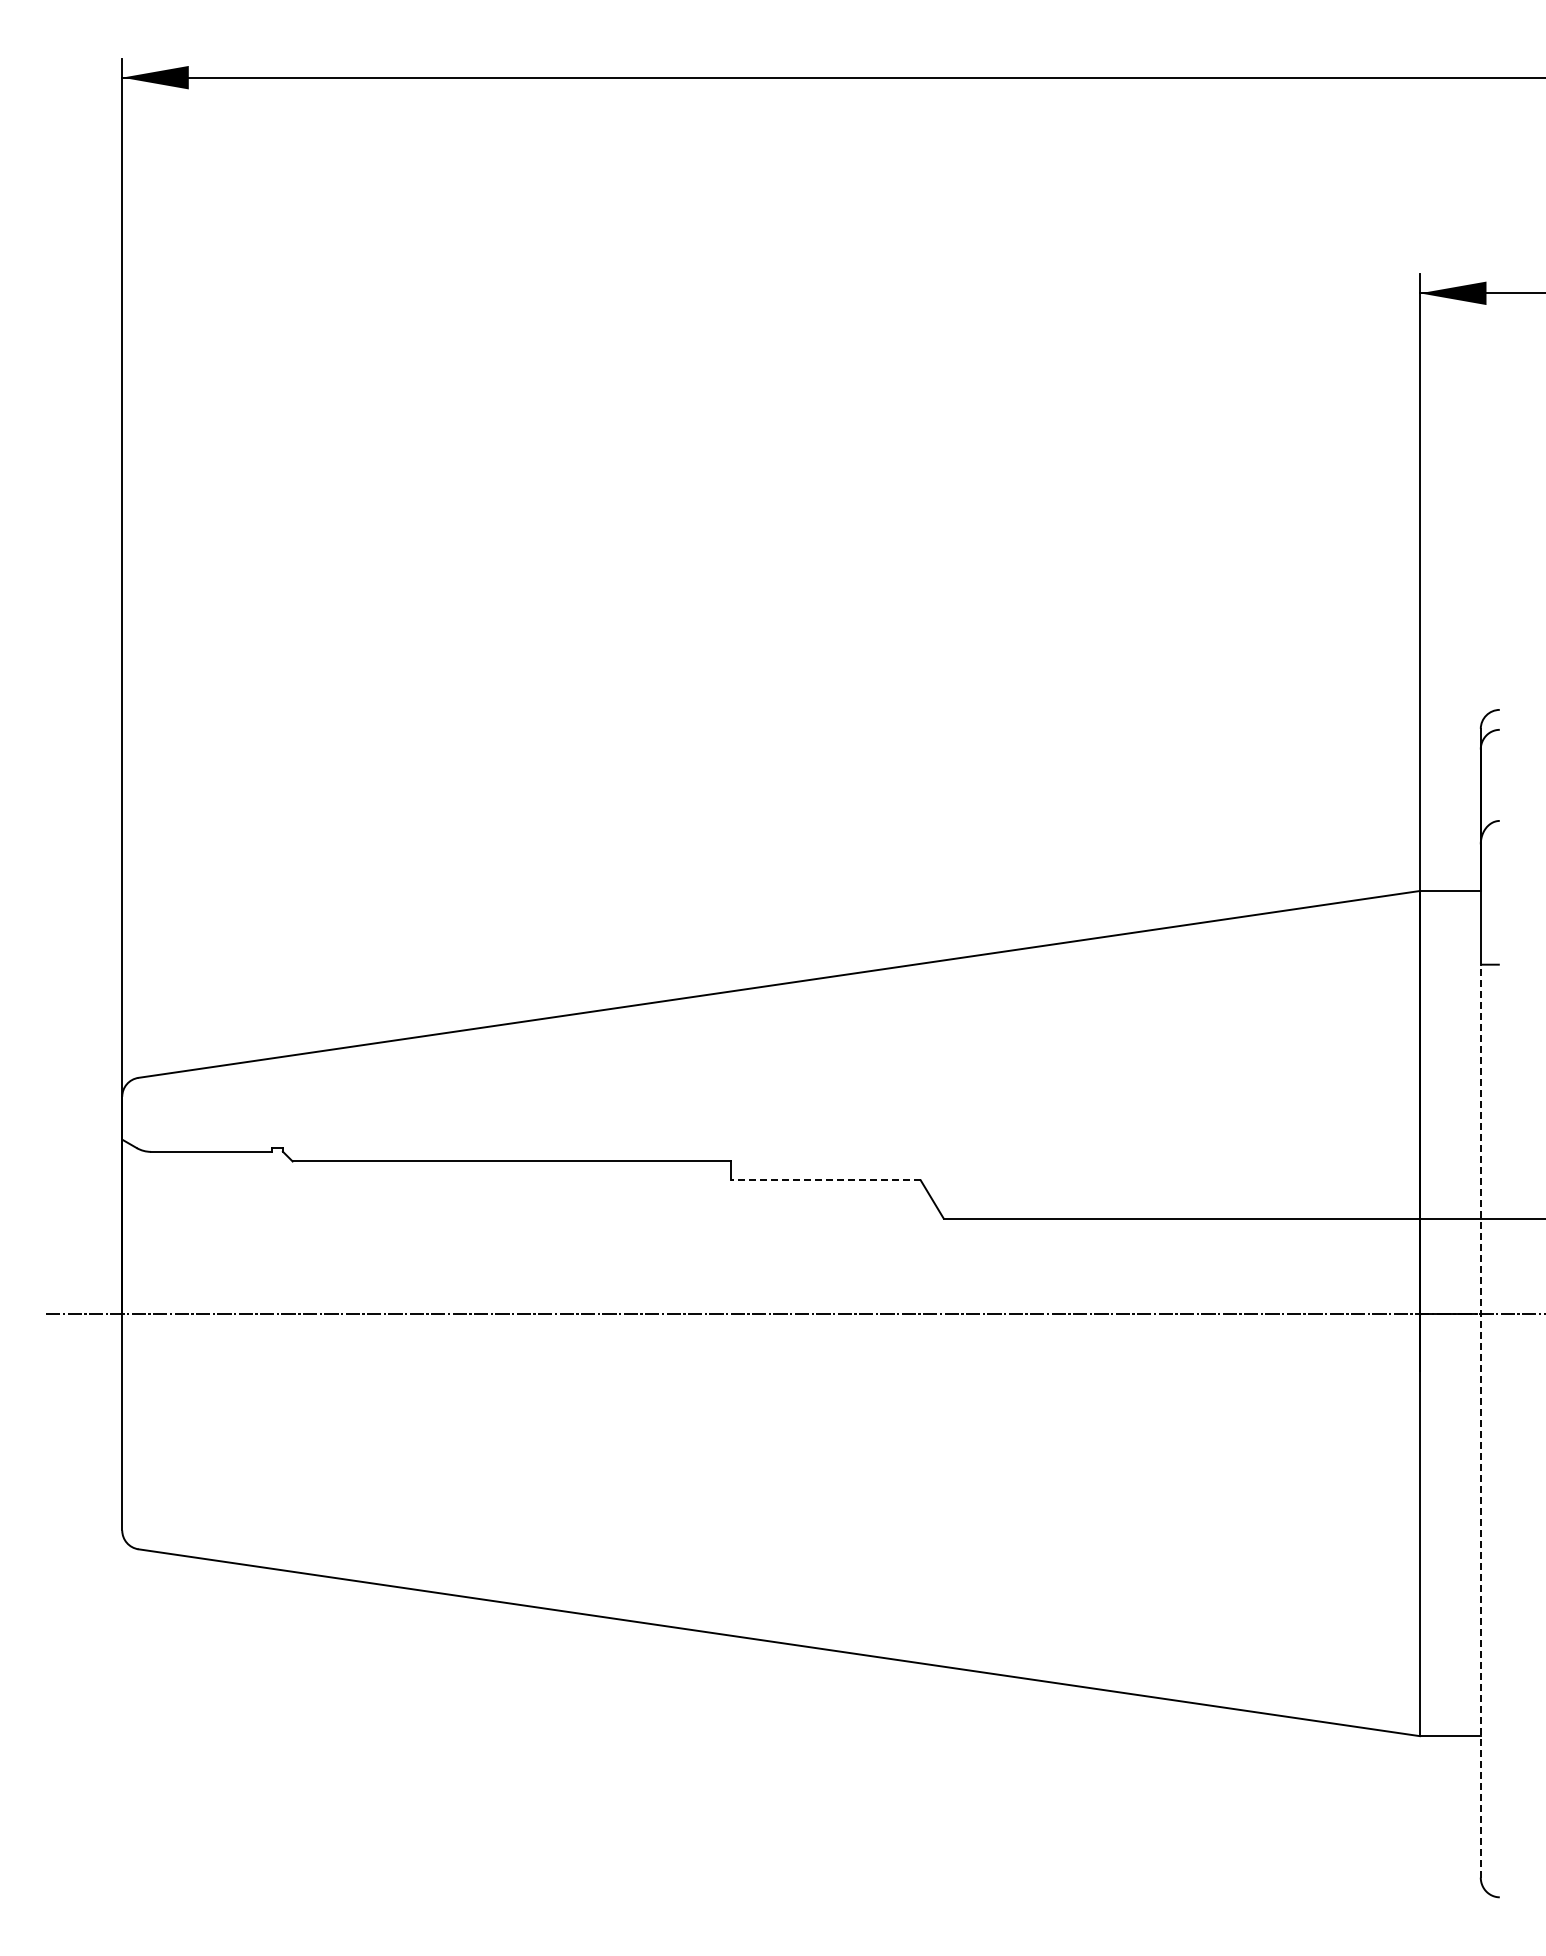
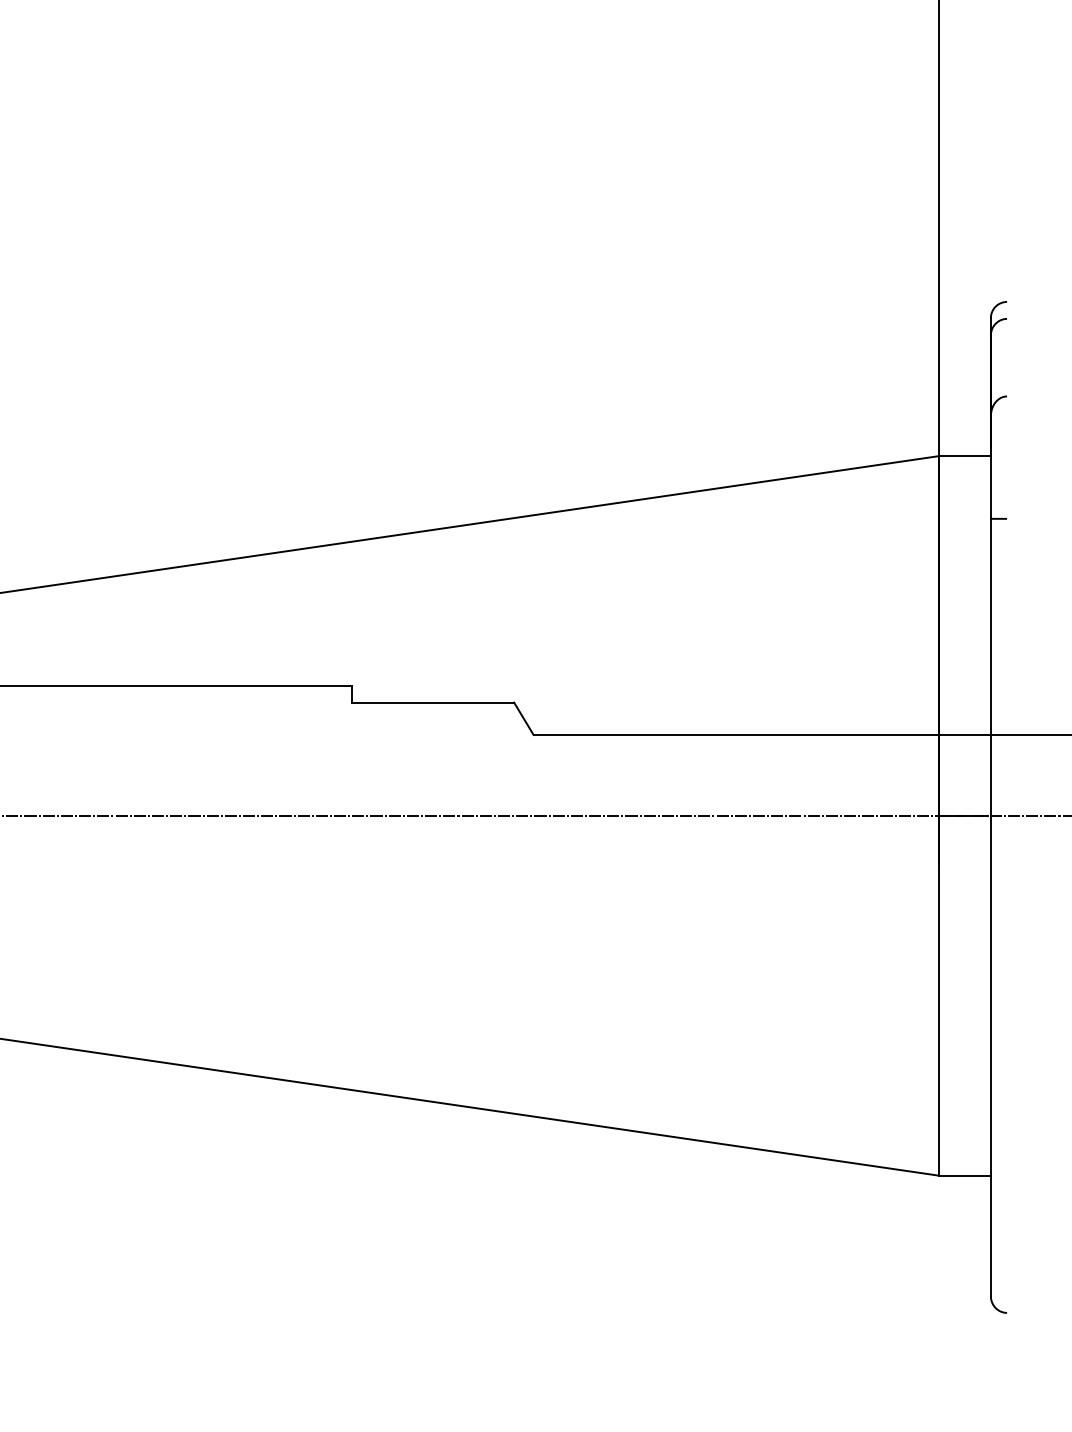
line: (825, 1180) -> (432, 702), dashed -> solid
line: (1480, 1420) -> (990, 906), dashed -> solid

